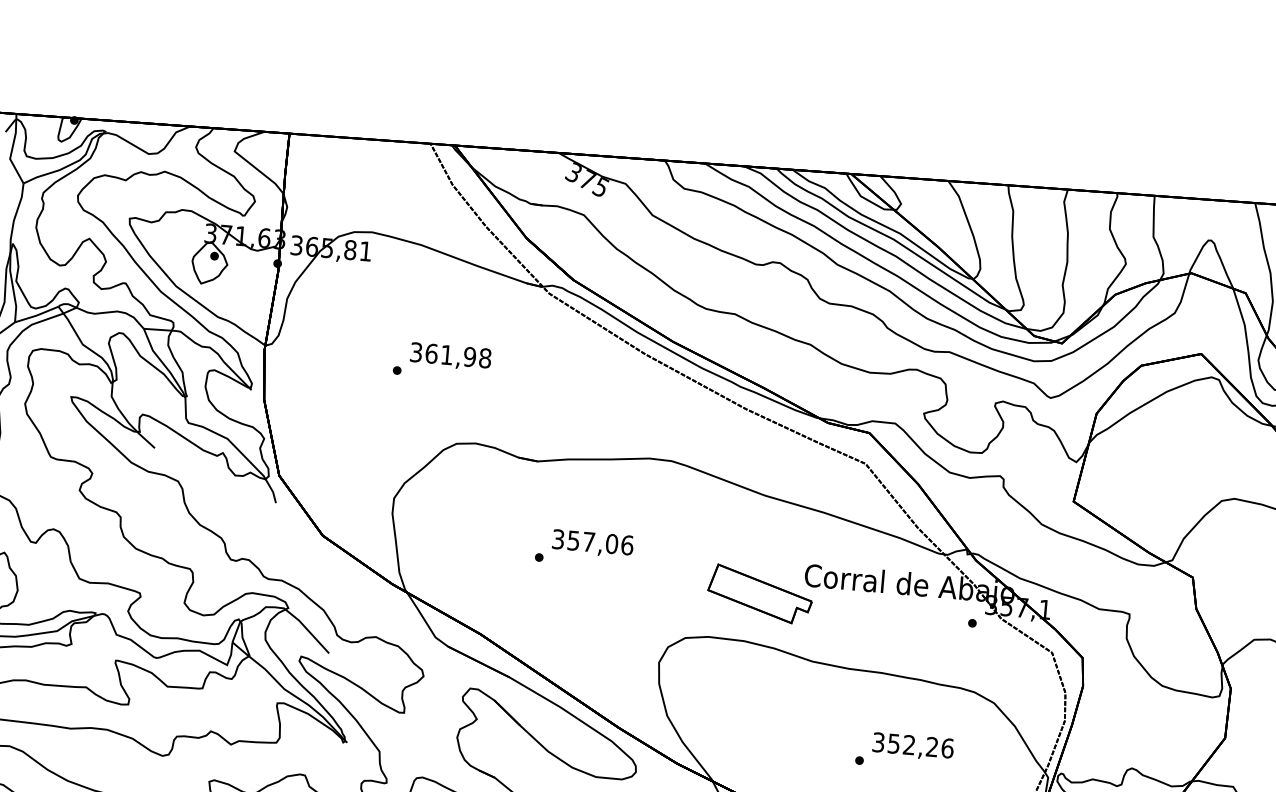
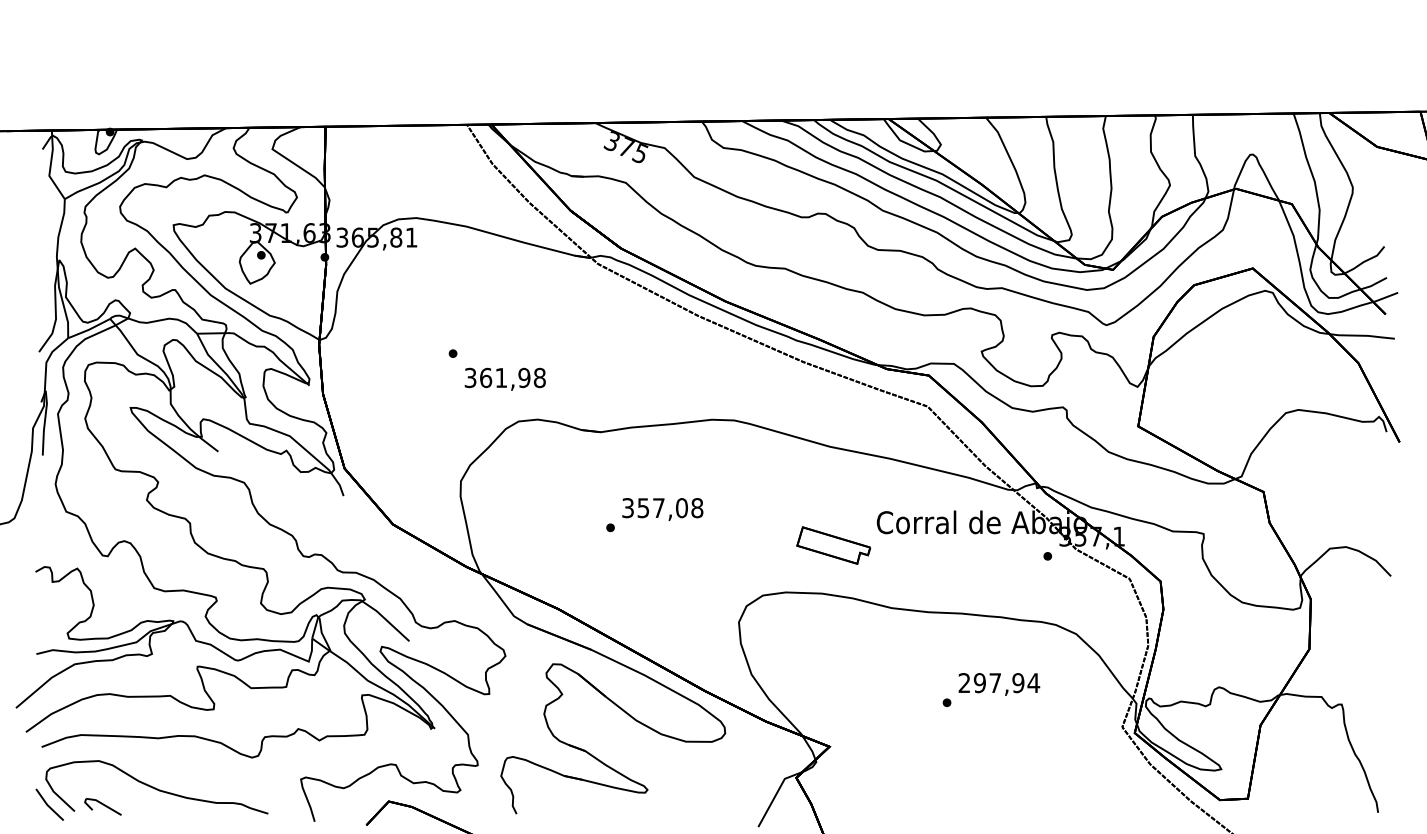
text: (450, 355) -> (504, 378), moved
text: (627, 544) -> (697, 507), 357,06 -> 357,08
part: (759, 594) -> (833, 545), size x0.7
text: (913, 745) -> (999, 683), 352,26 -> 297,94

